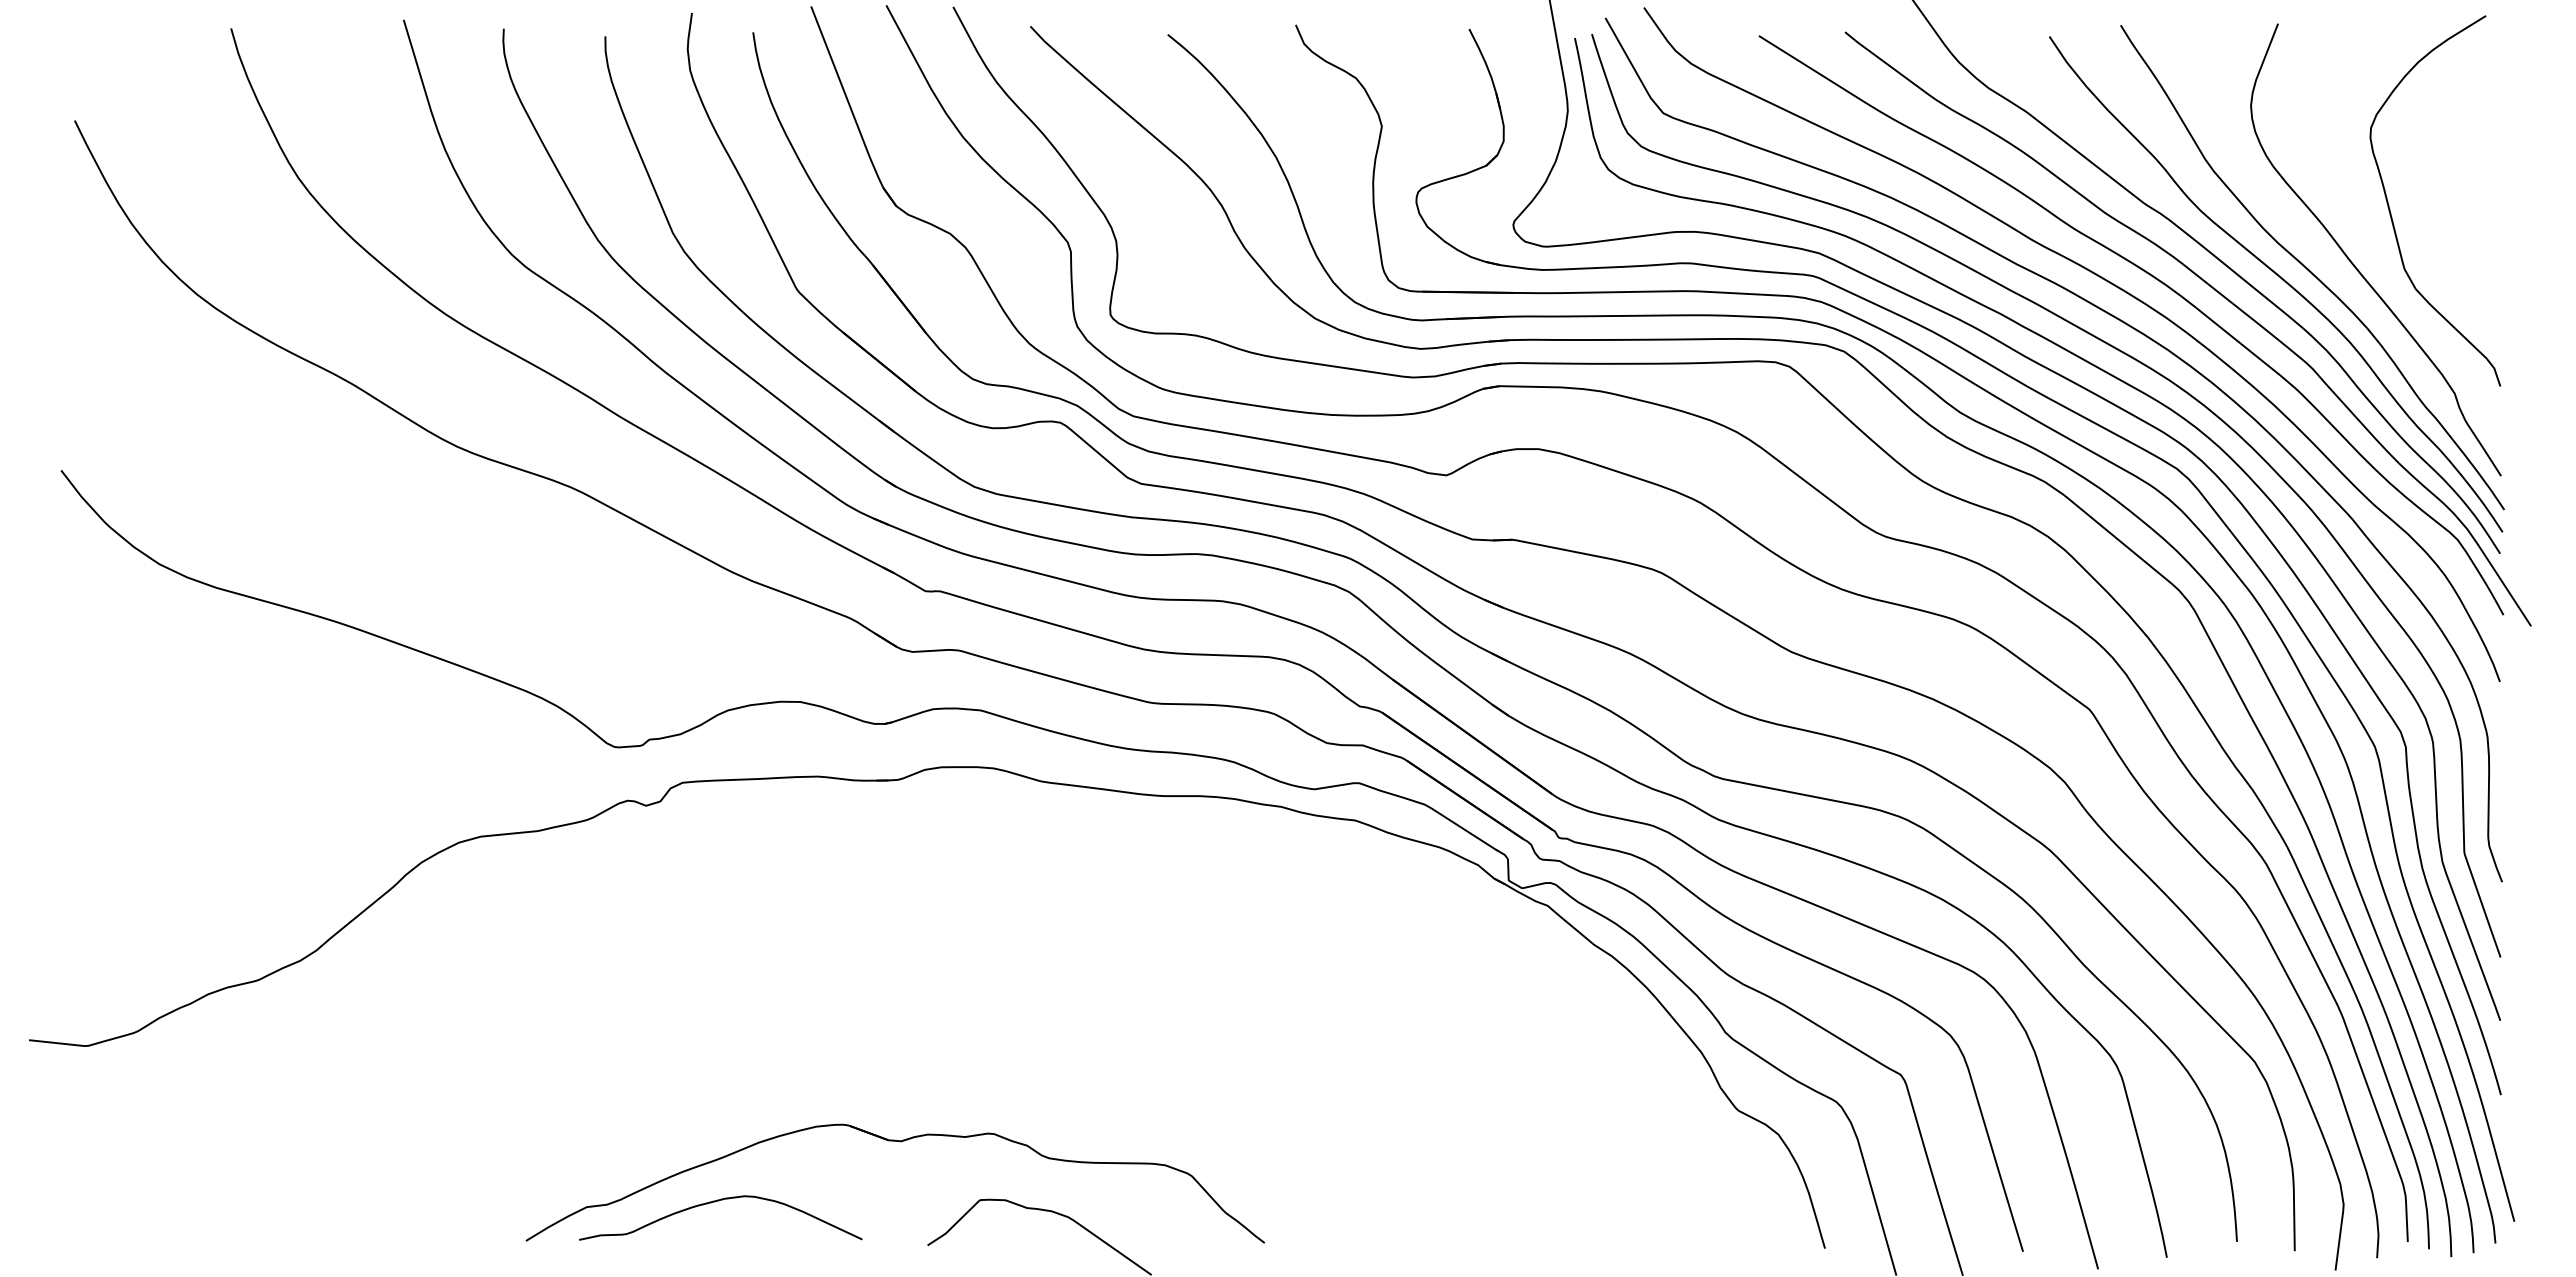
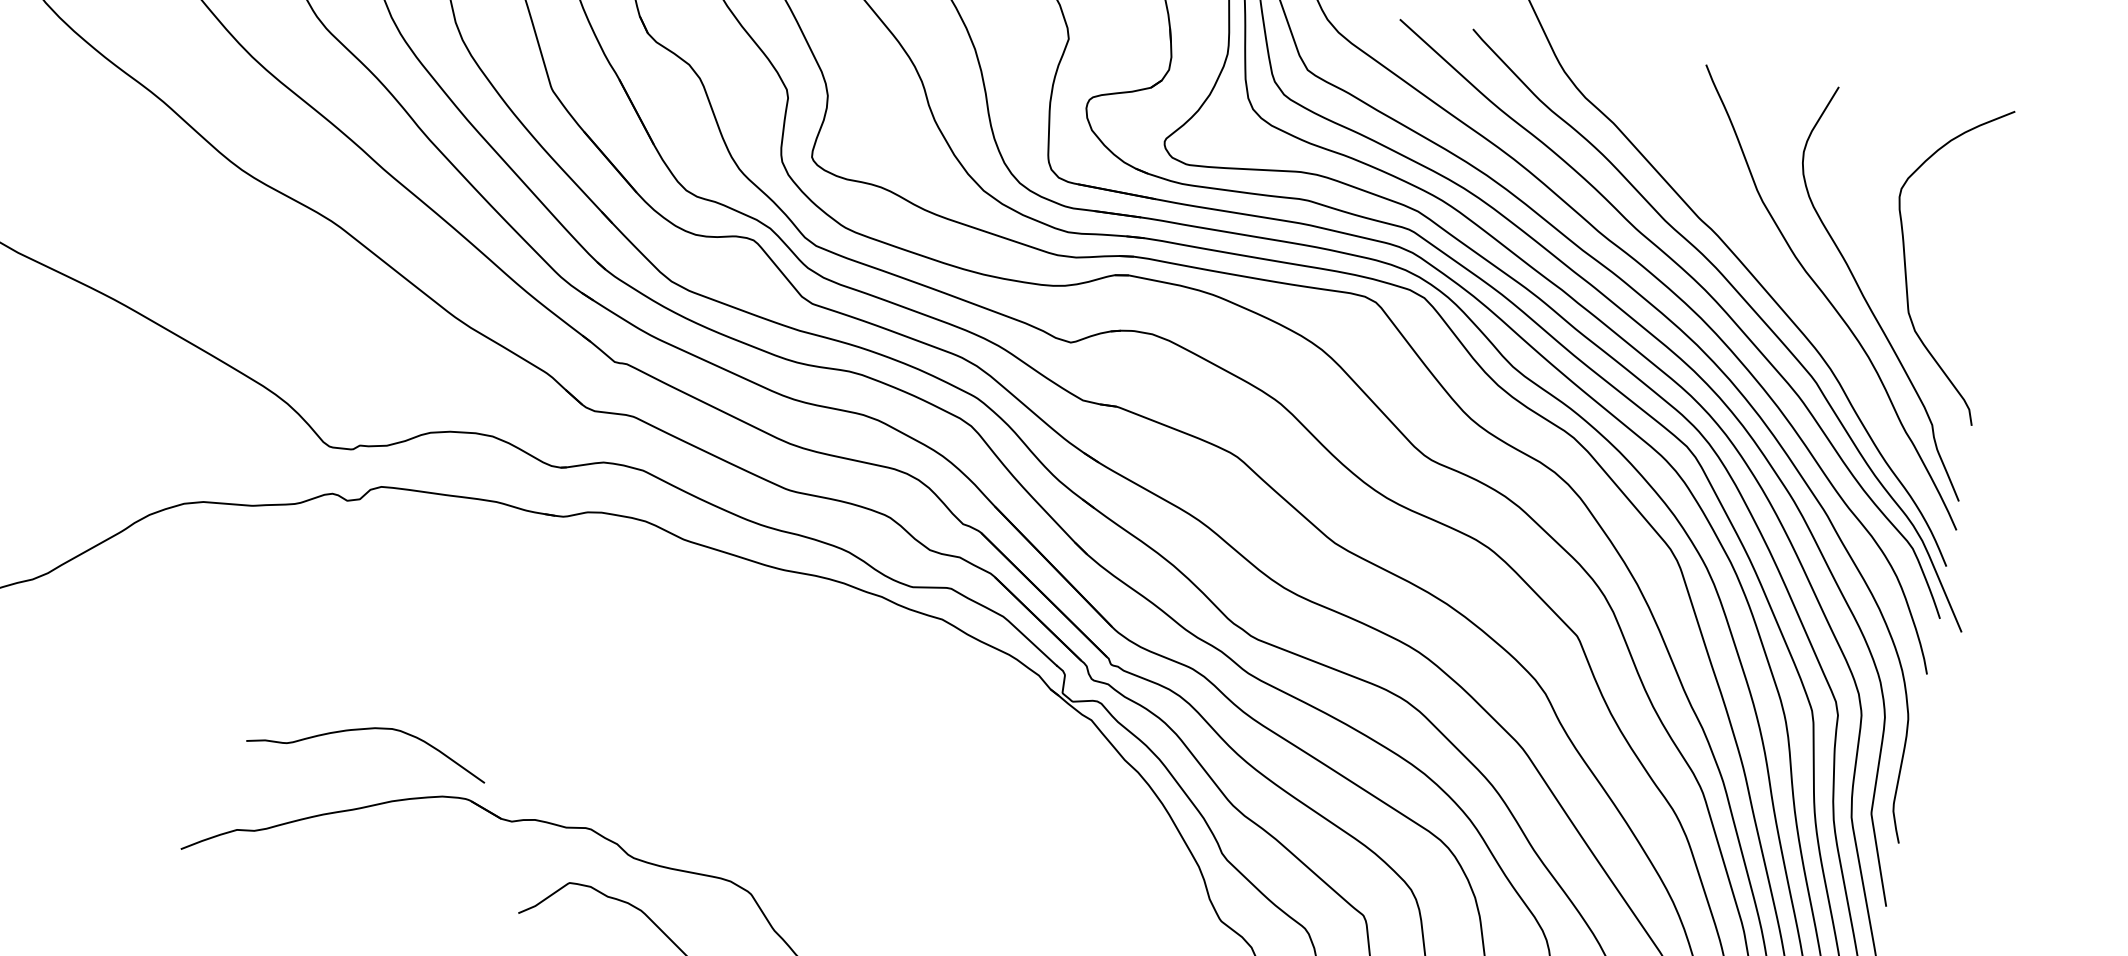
curve: (2281, 279) -> (1803, 302), removed
curve: (715, 1202) -> (366, 729), moved

